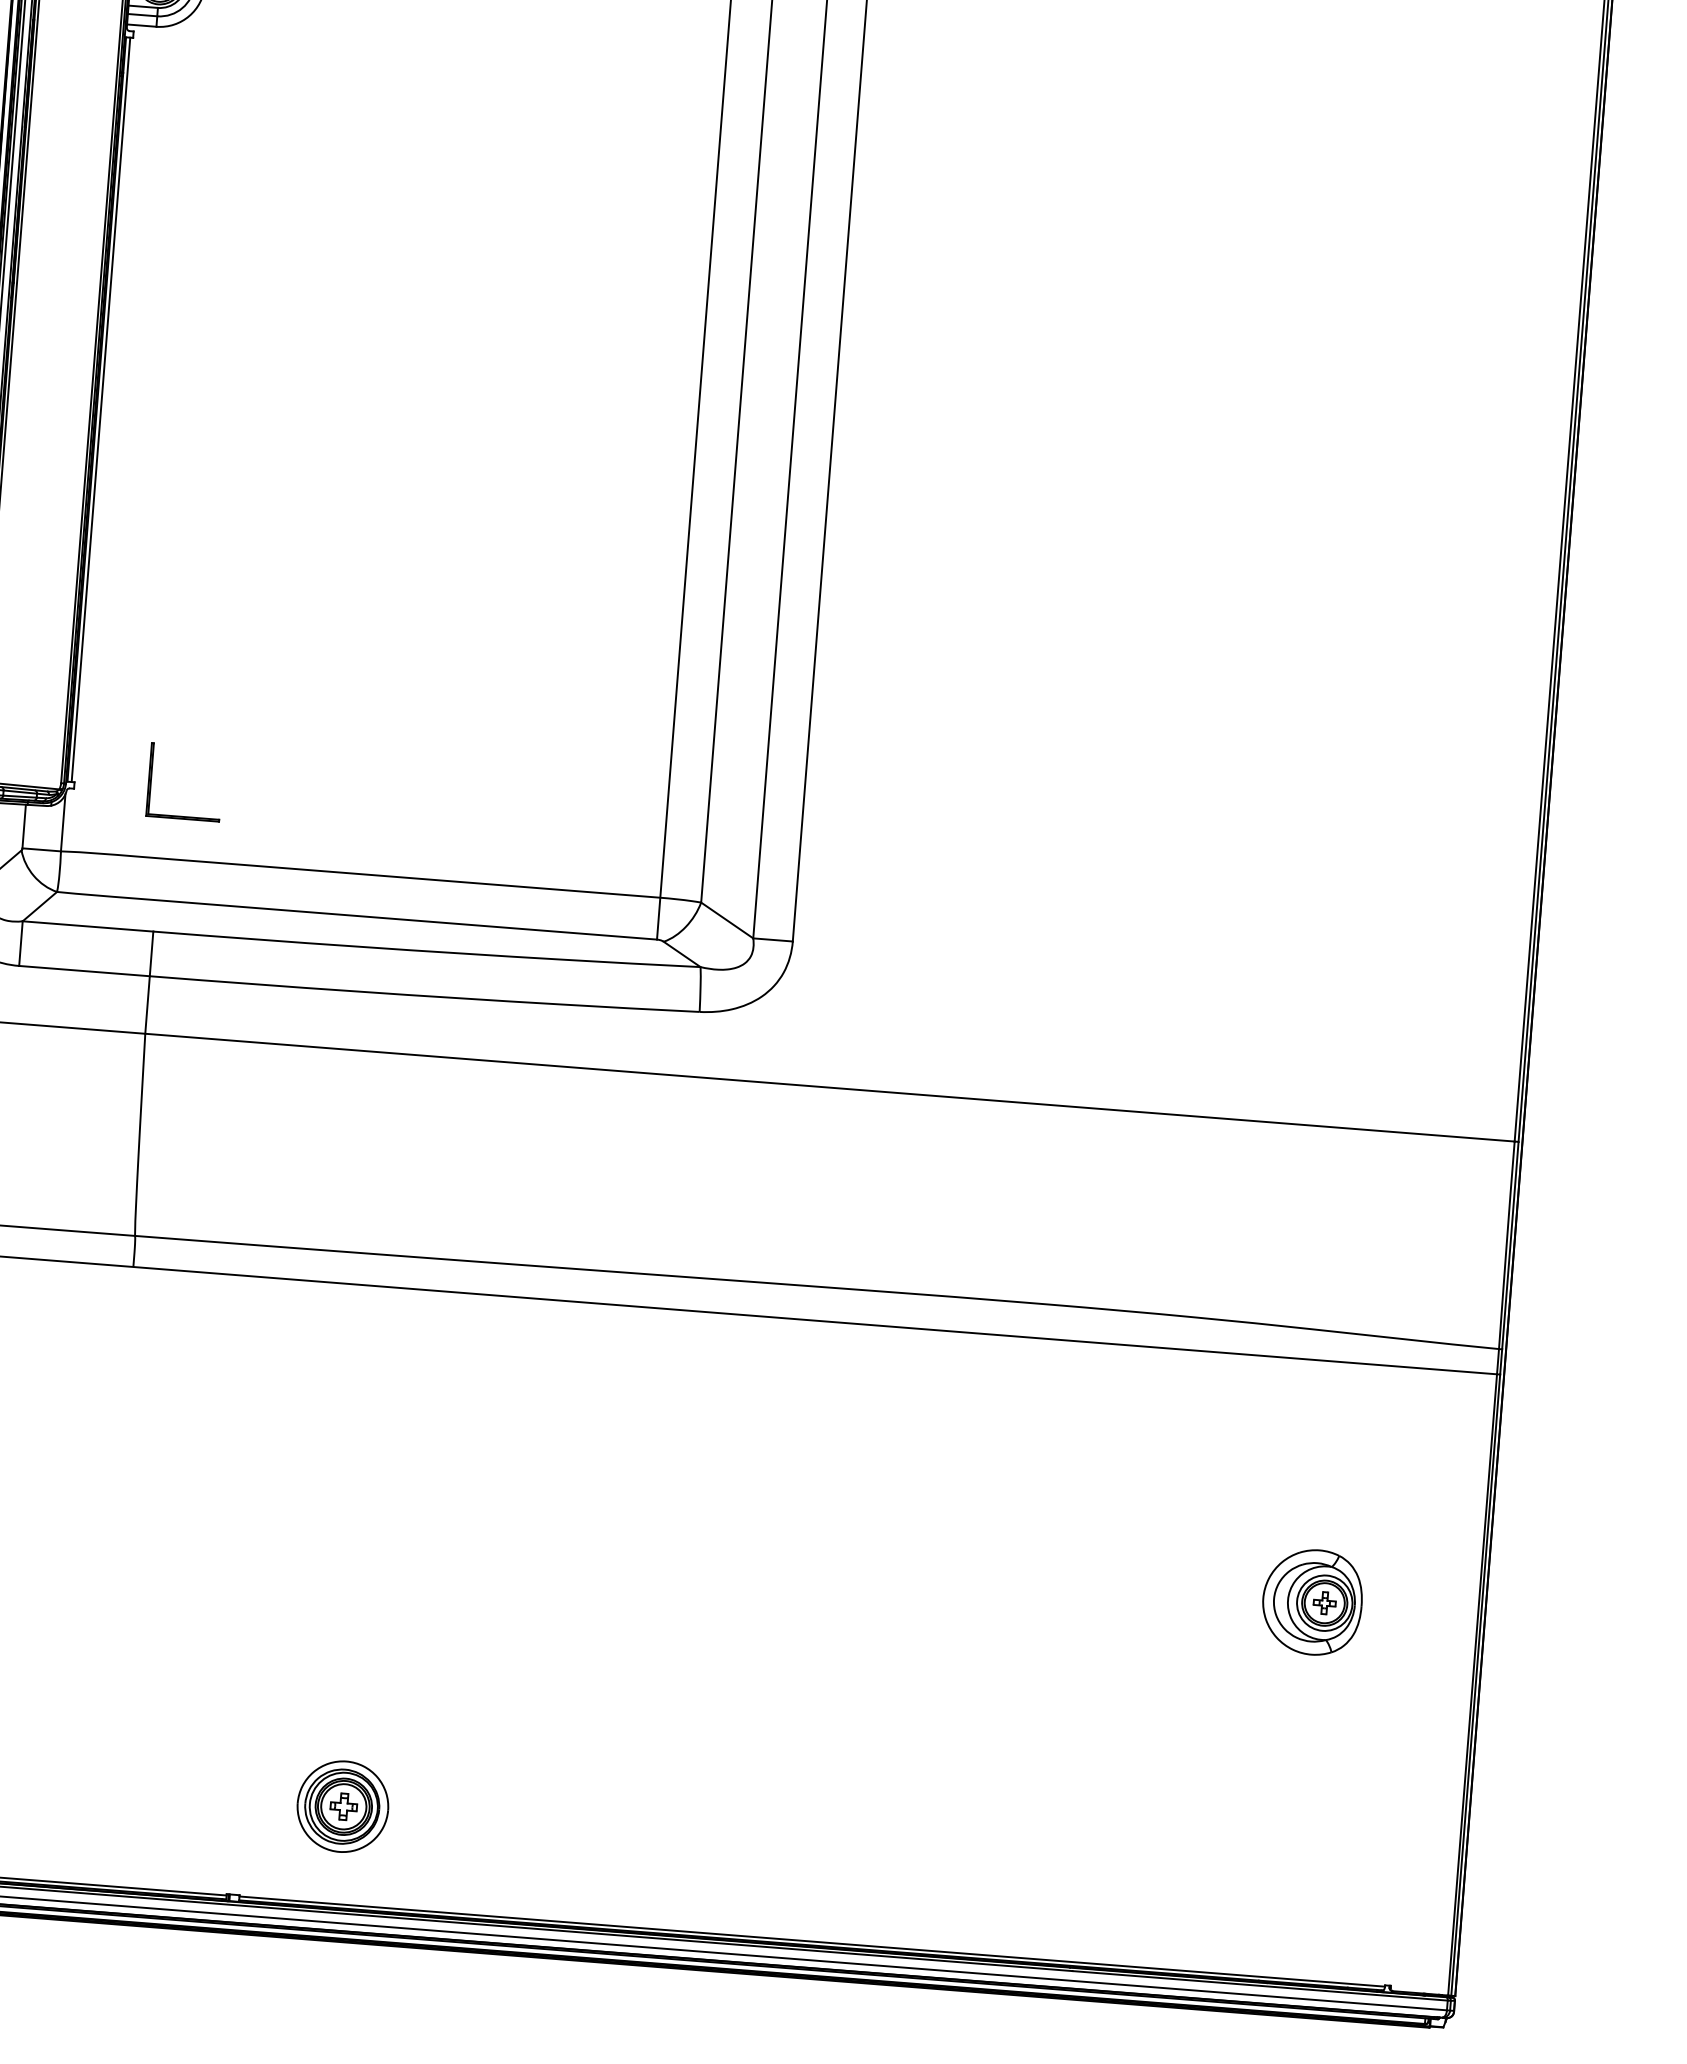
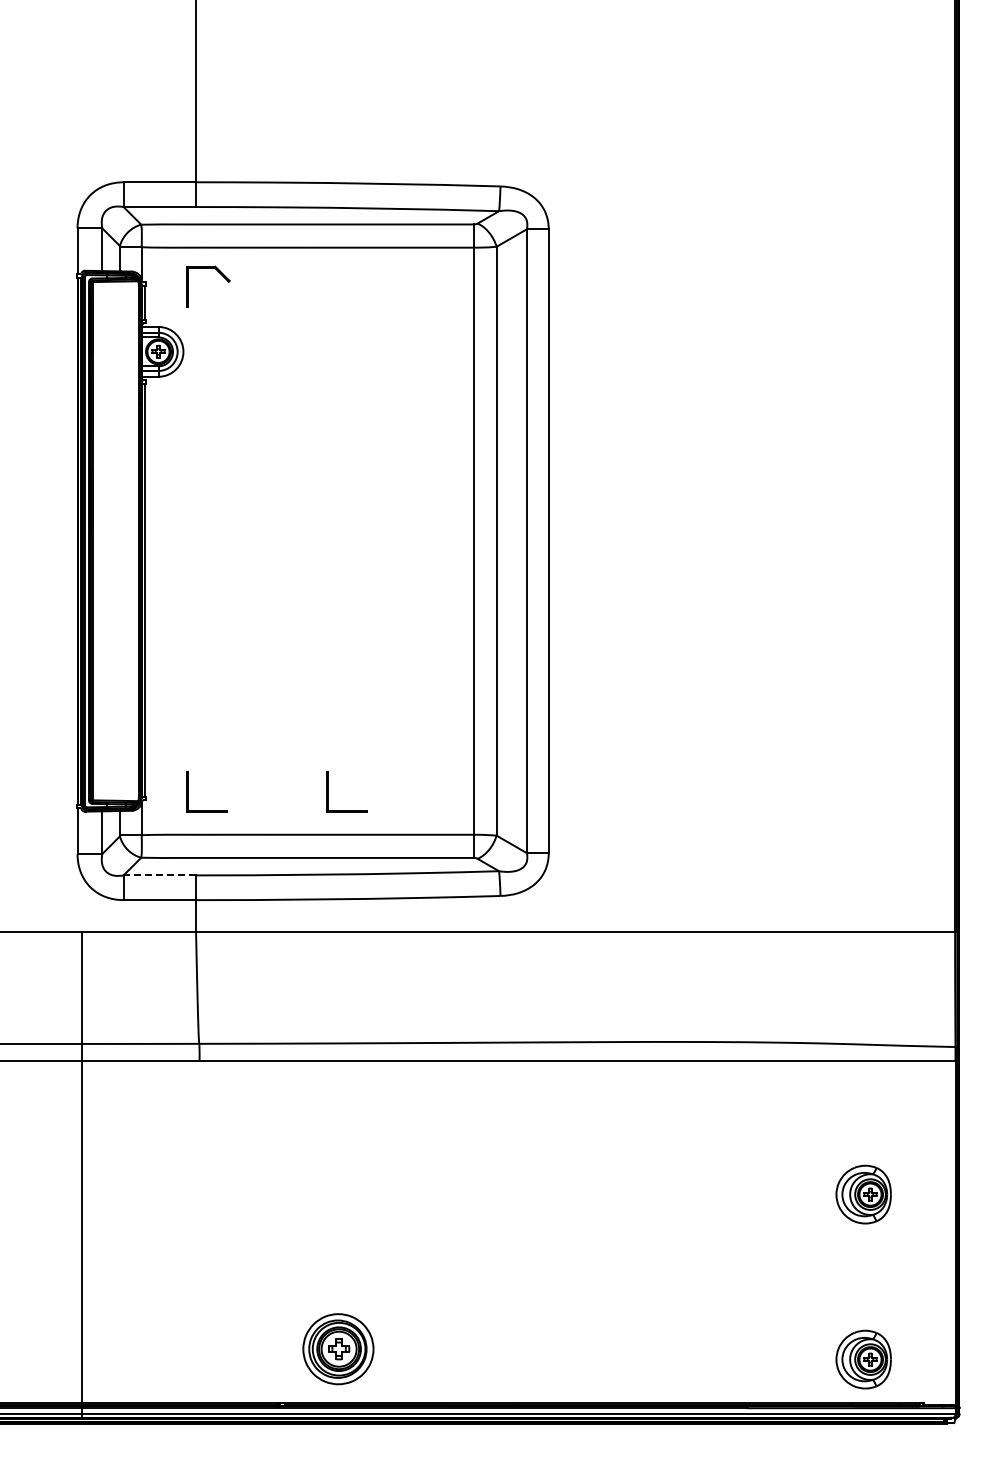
part: (404, 799) -> (328, 791), added
line: (87, 926) -> (159, 875), solid -> dashed
part: (343, 1807) -> (338, 1349), size x1.4
part: (1288, 1899) -> (863, 1359), added

